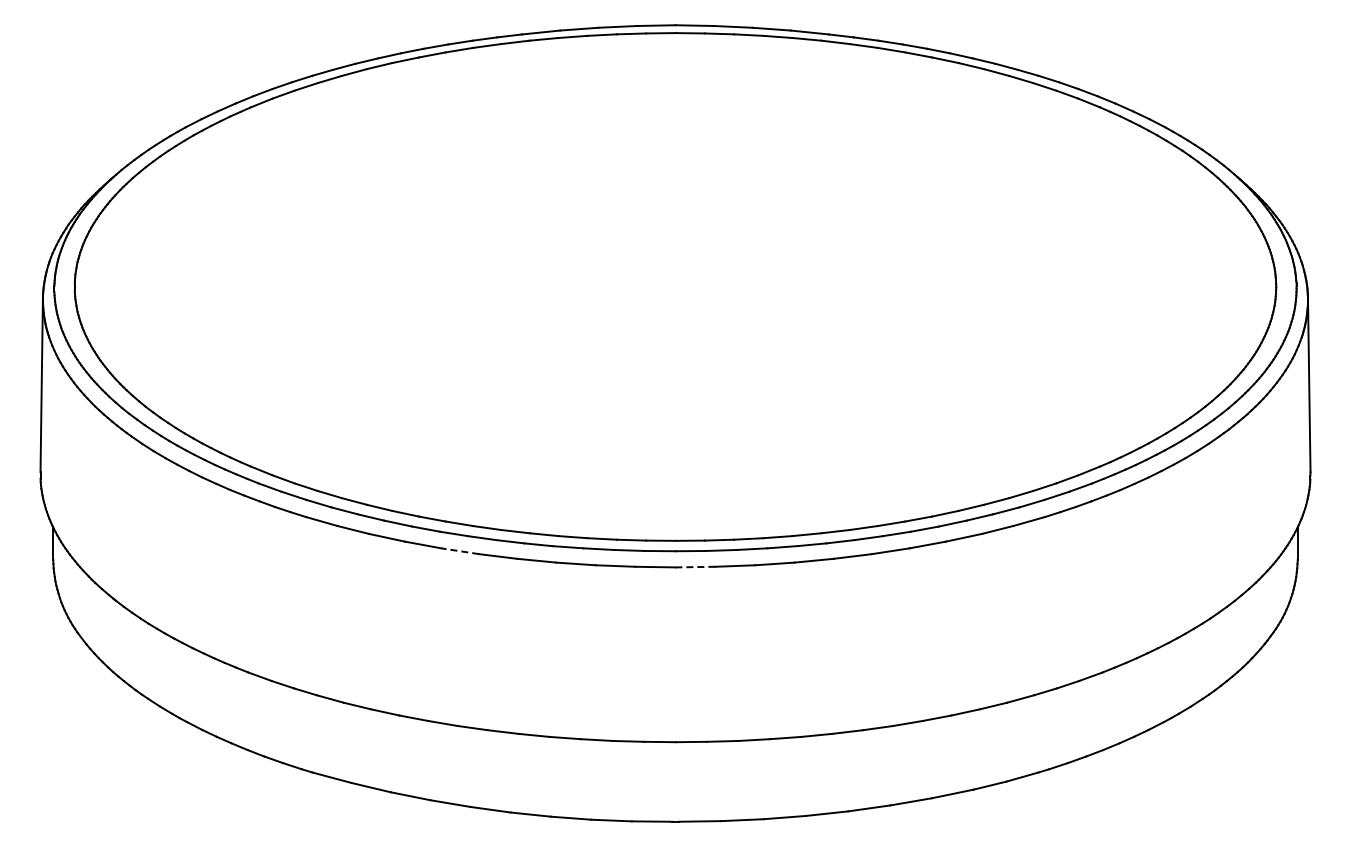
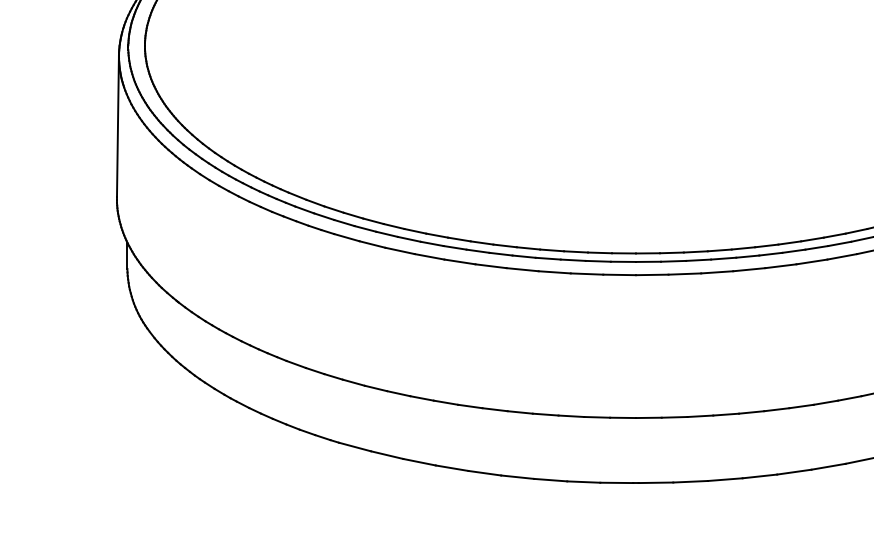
line: (459, 551) -> (459, 262), dashed -> solid
line: (695, 567) -> (652, 275), dashed -> solid

